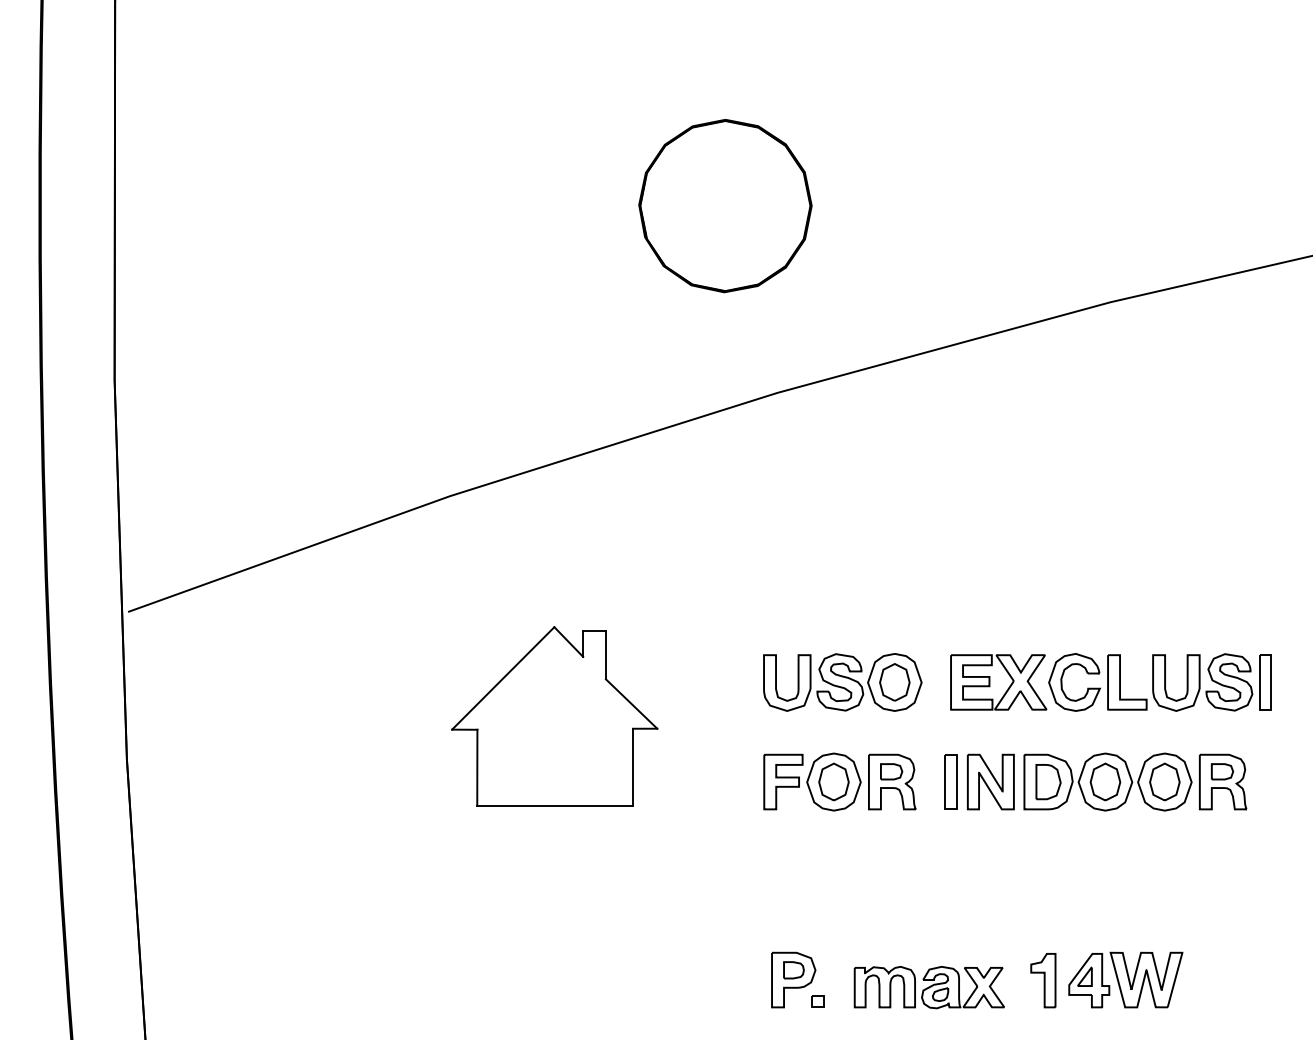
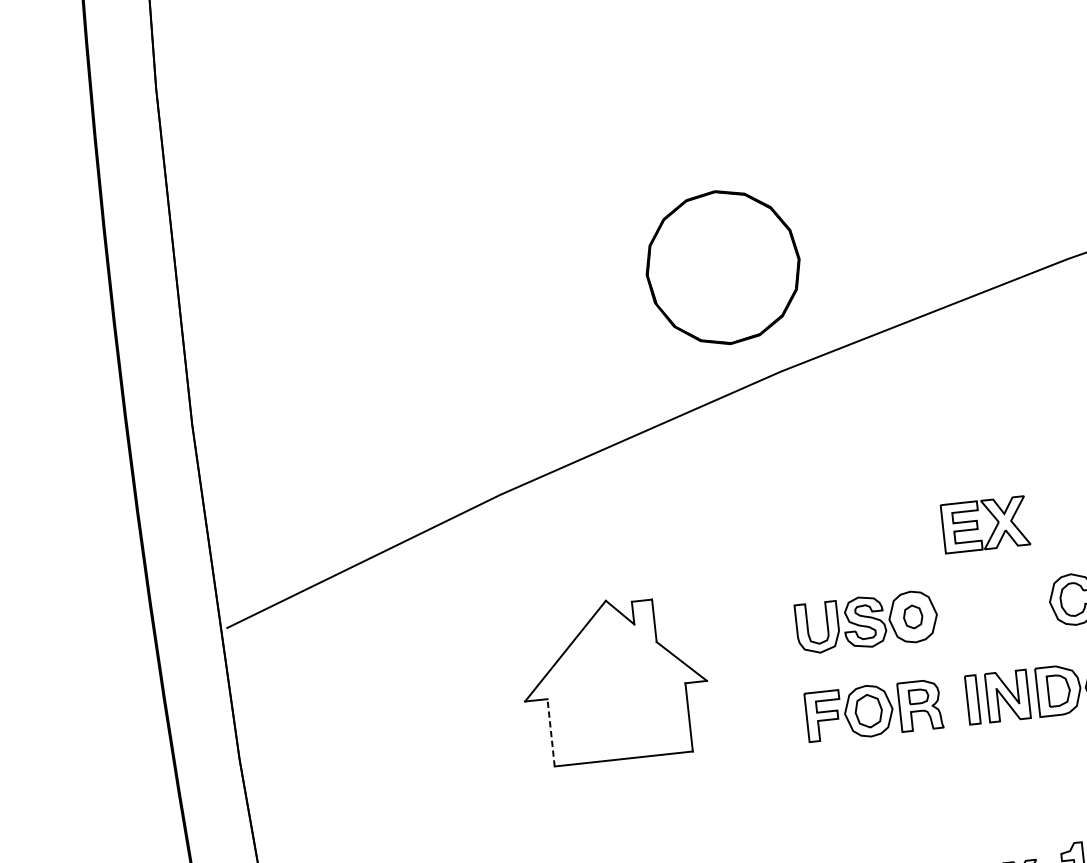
part: (725, 206) -> (723, 268), moved
part: (894, 682) -> (912, 617), size x0.7
part: (990, 682) -> (978, 525), moved
line: (477, 767) -> (551, 732), solid -> dashed

